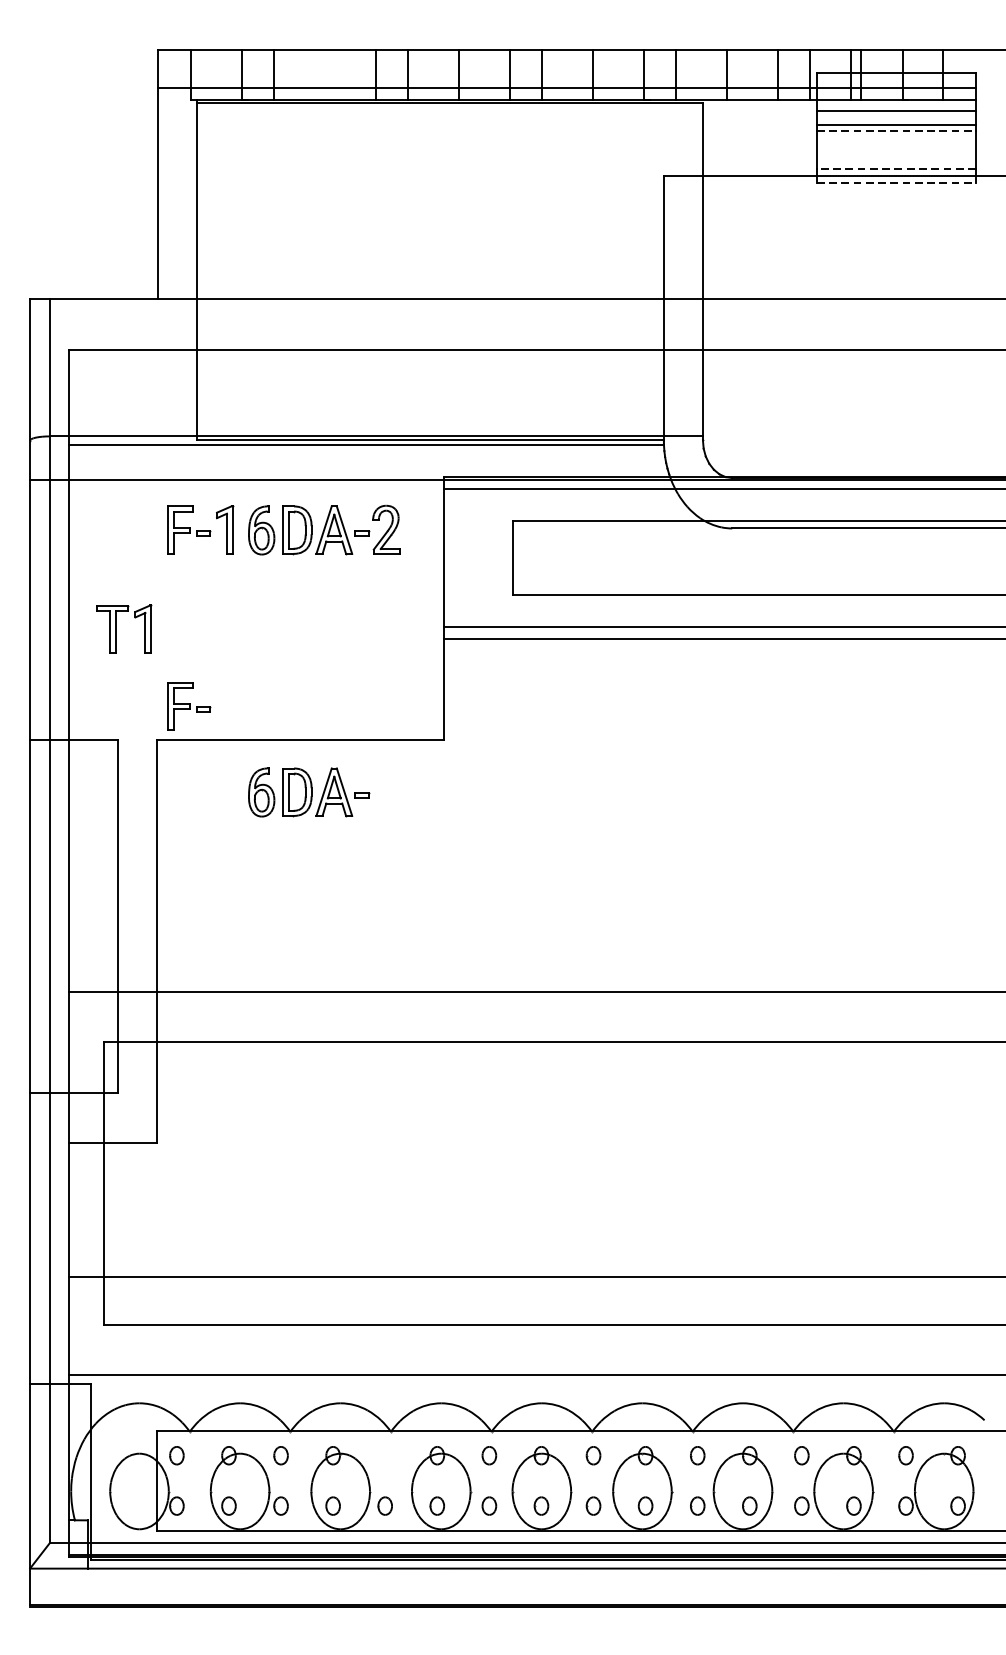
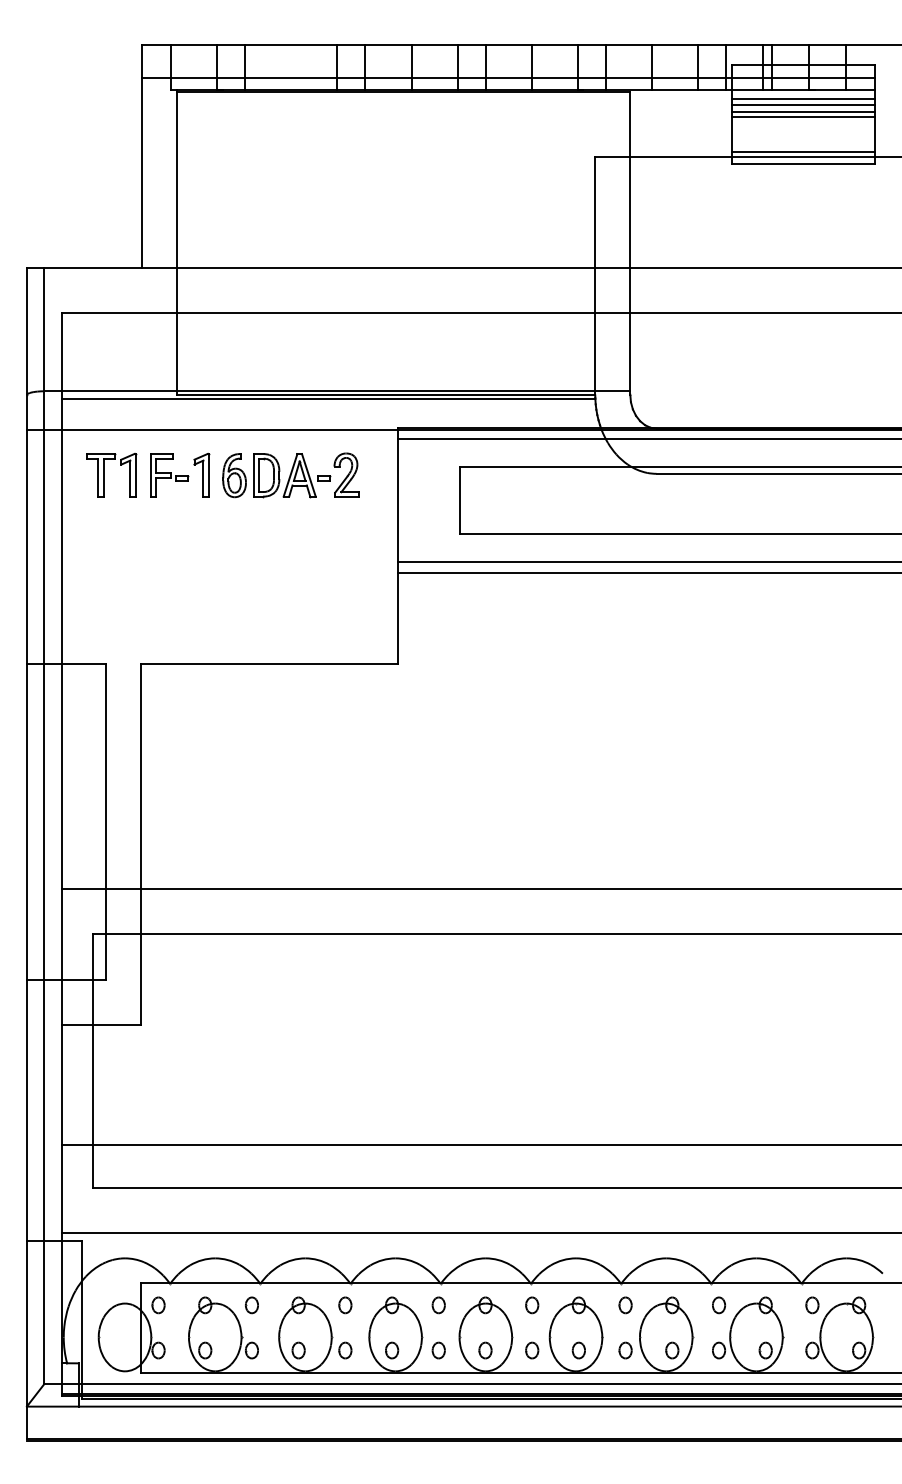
line: (896, 116) -> (803, 104), added
line: (897, 131) -> (804, 117), dashed -> solid
line: (896, 169) -> (803, 151), dashed -> solid
line: (897, 183) -> (804, 164), dashed -> solid
part: (116, 629) -> (104, 475), moved
part: (189, 706) -> (169, 633), removed
part: (308, 792) -> (276, 710), removed
part: (385, 1455) -> (345, 1305), added

